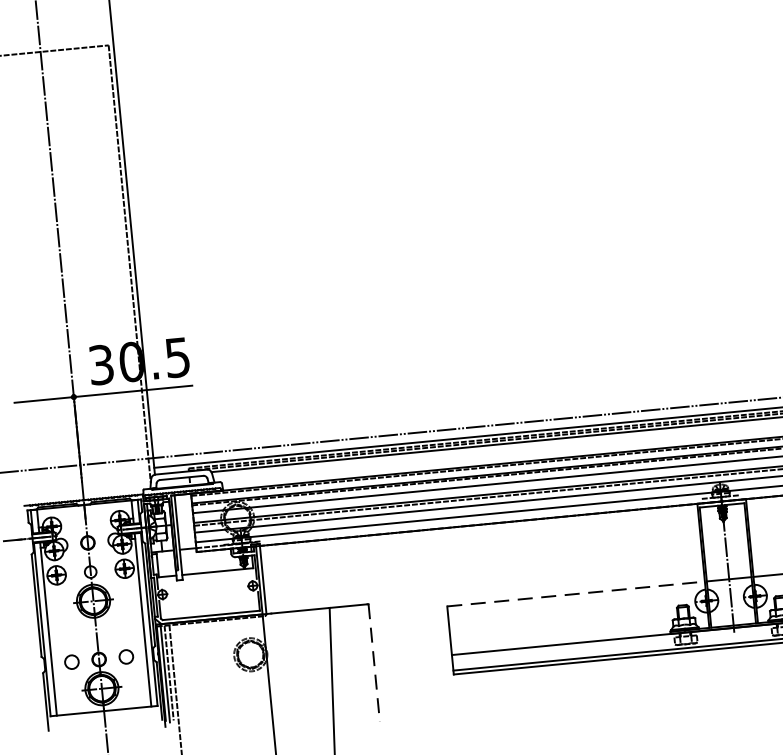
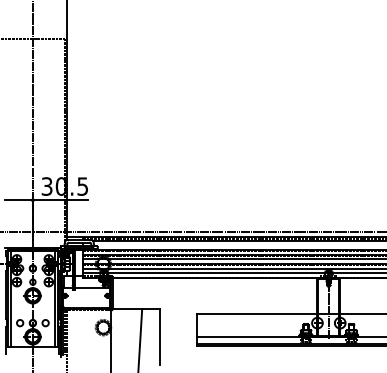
line: (576, 594) -> (257, 314), dashed -> solid
line: (374, 663) -> (160, 337), dashed -> solid

